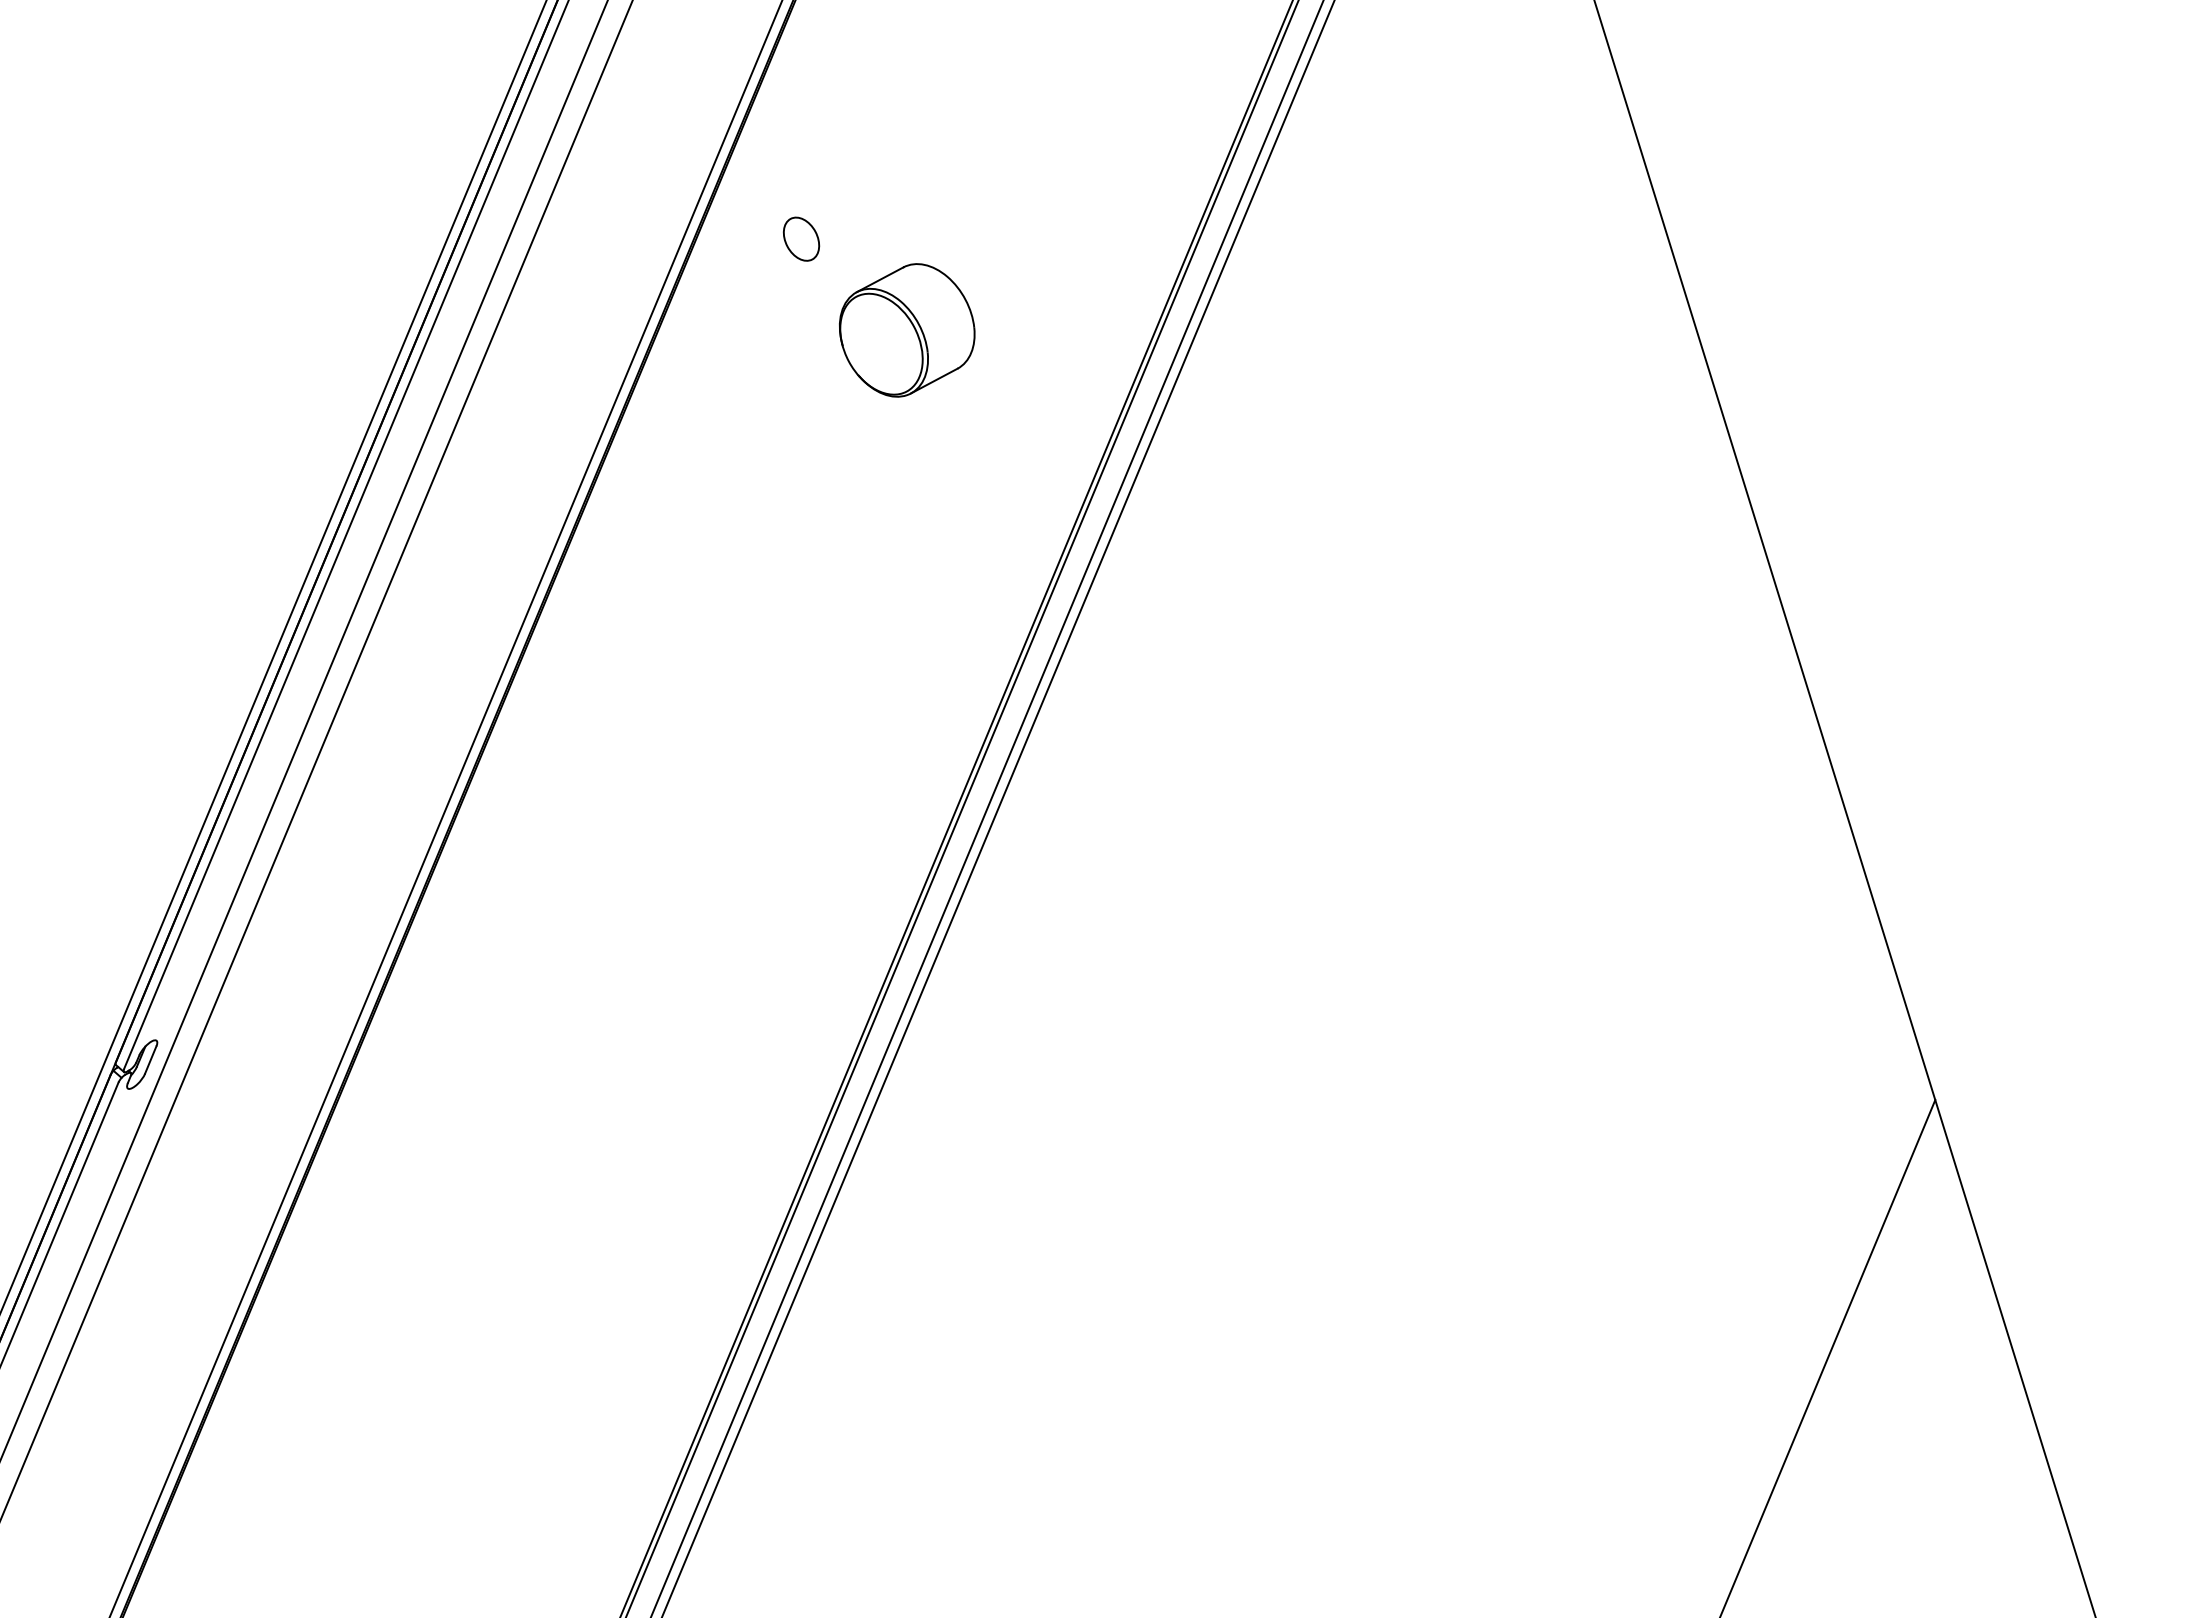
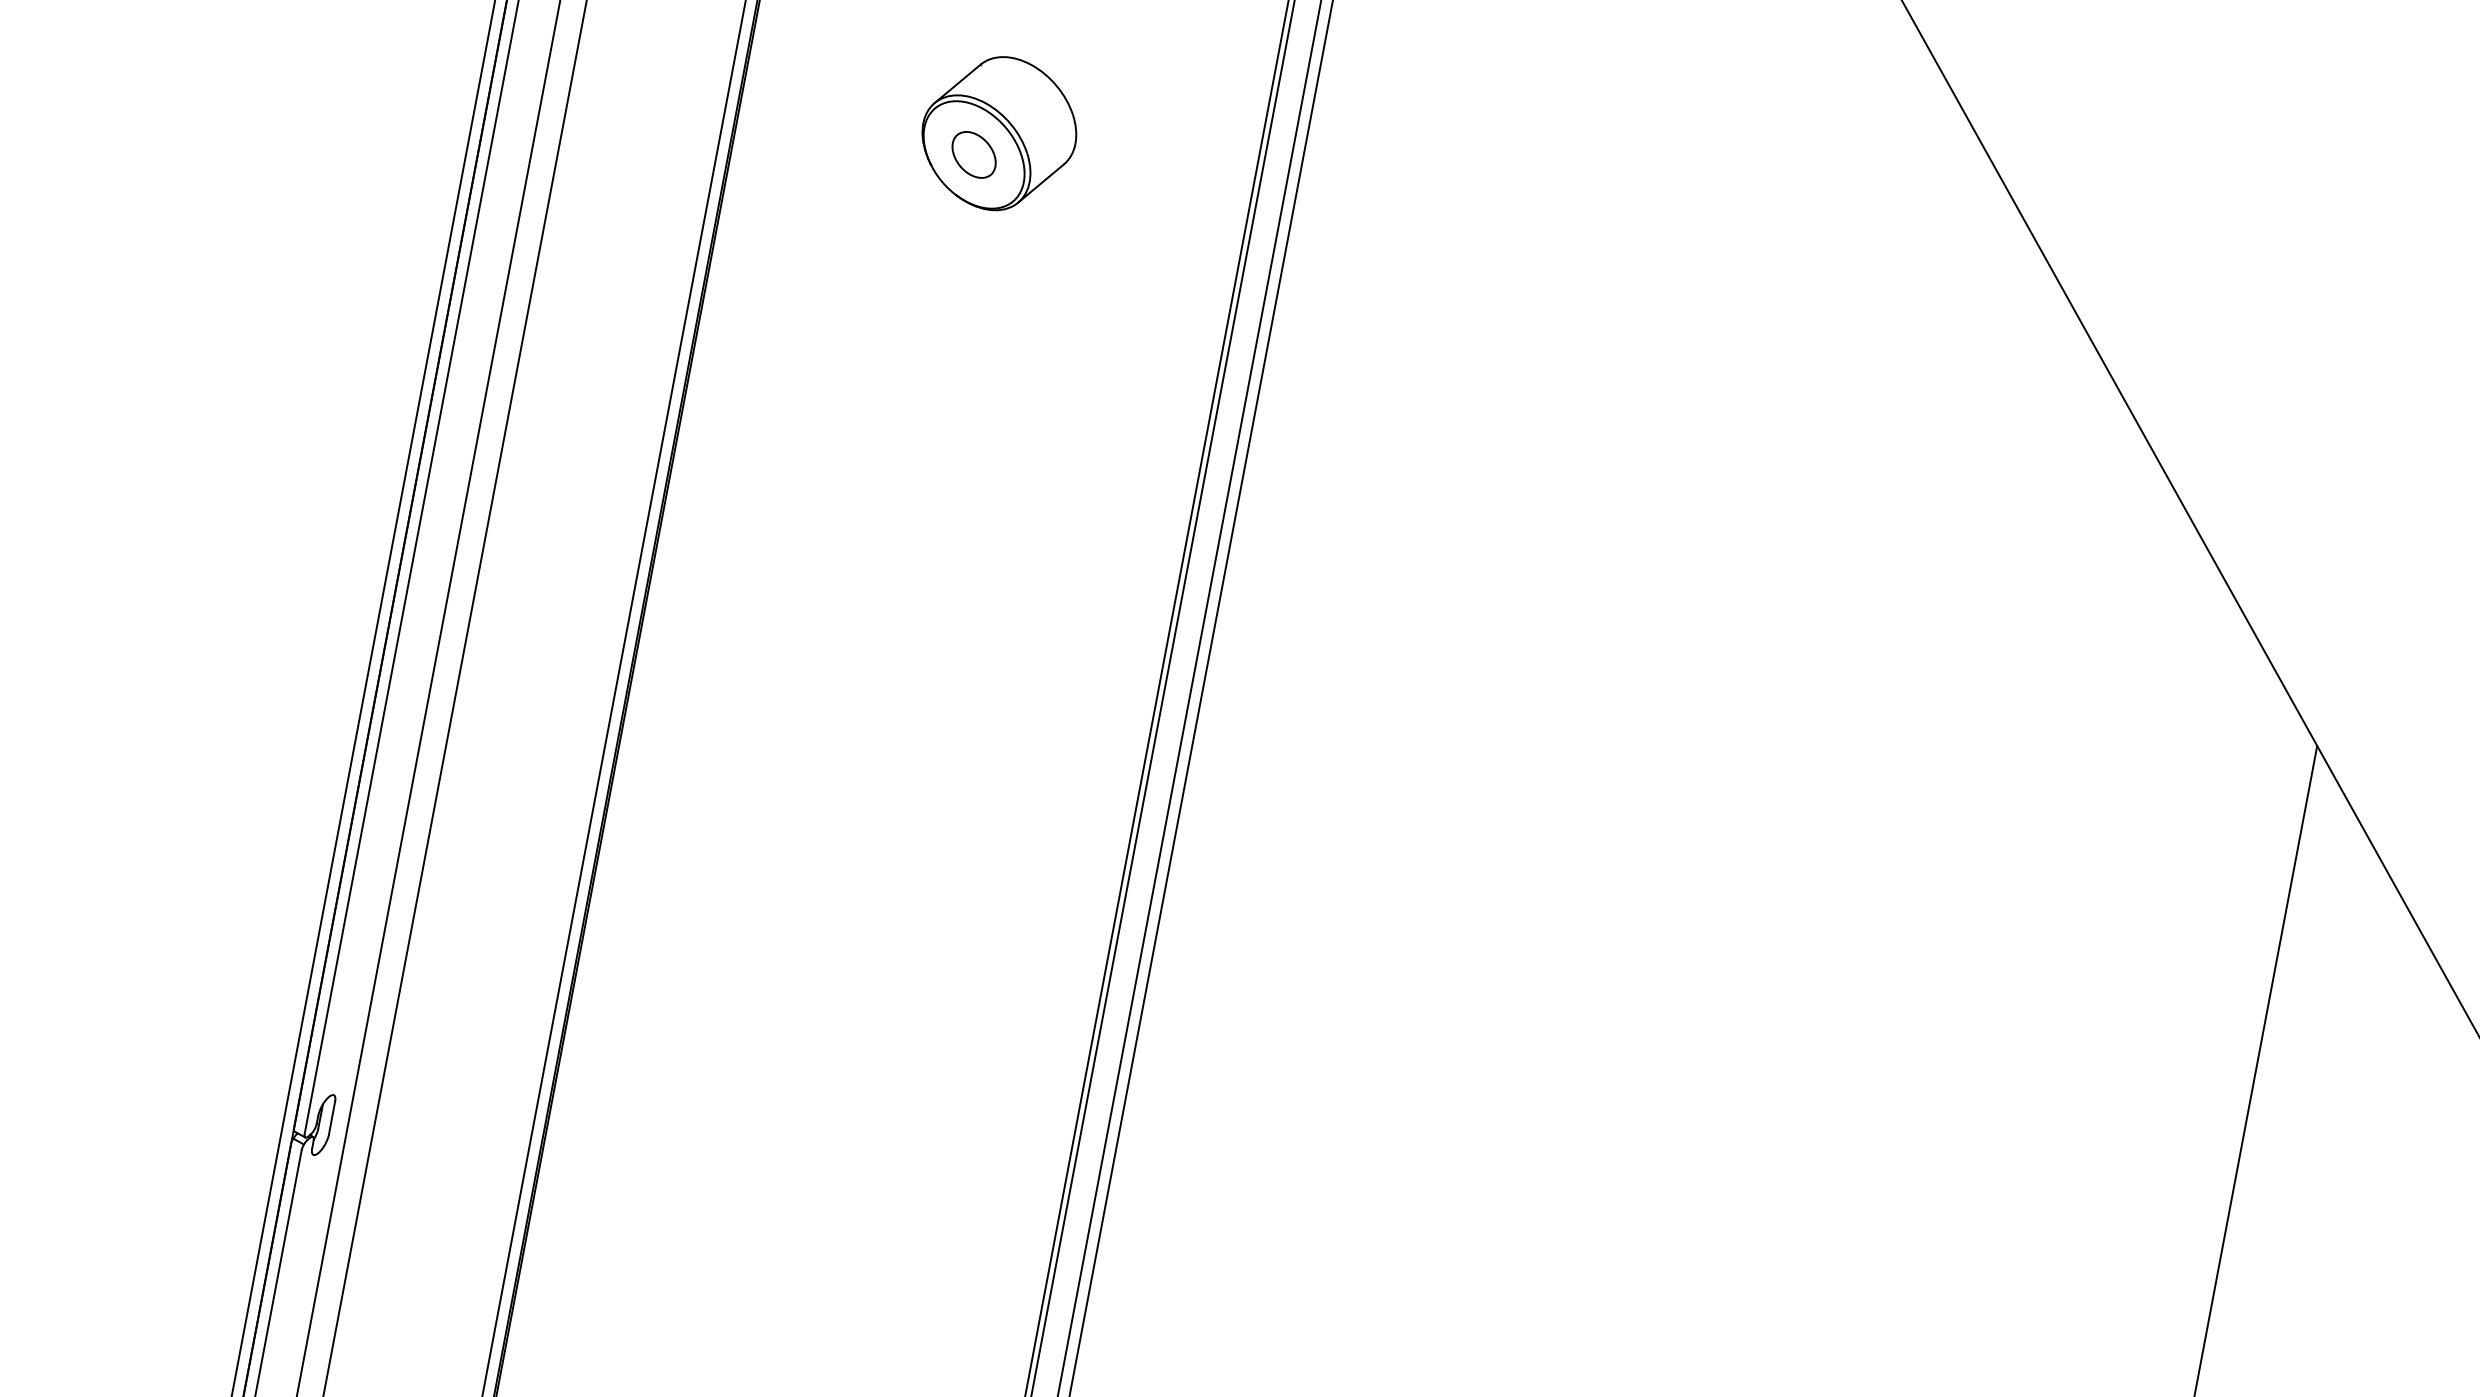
part: (801, 238) -> (973, 154), moved

